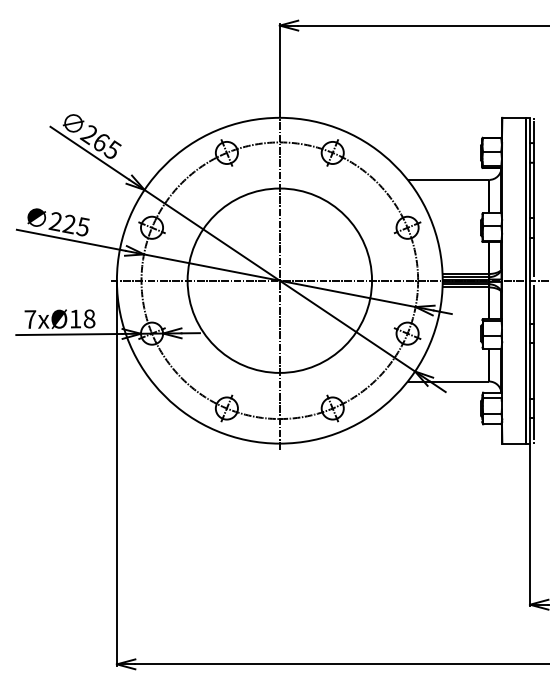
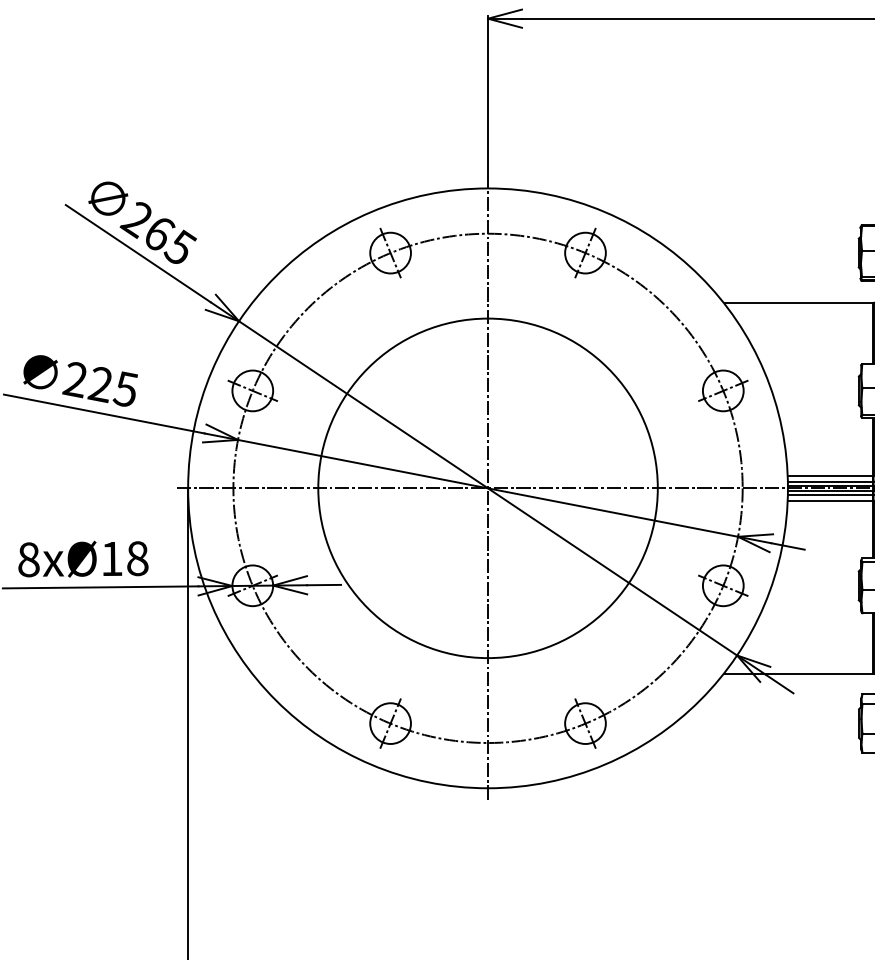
text: (30, 319) -> (29, 559), 7xØ18 -> 8xØ18

